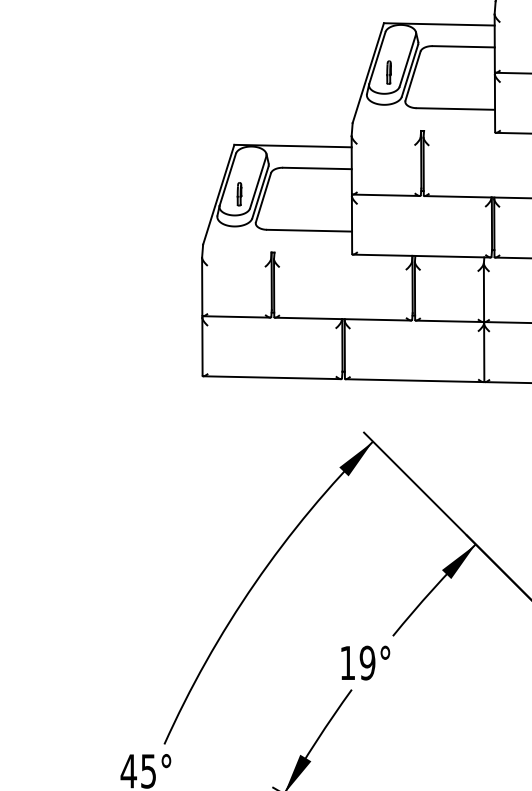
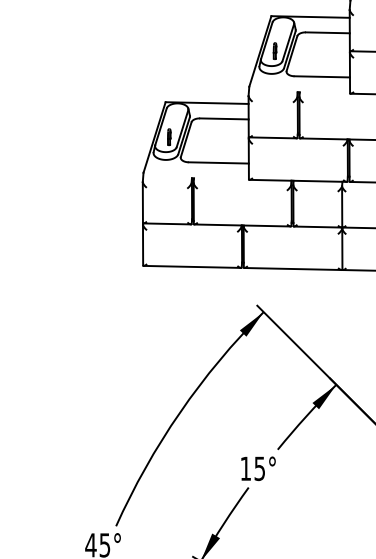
text: (367, 662) -> (259, 468), 19° -> 15°

